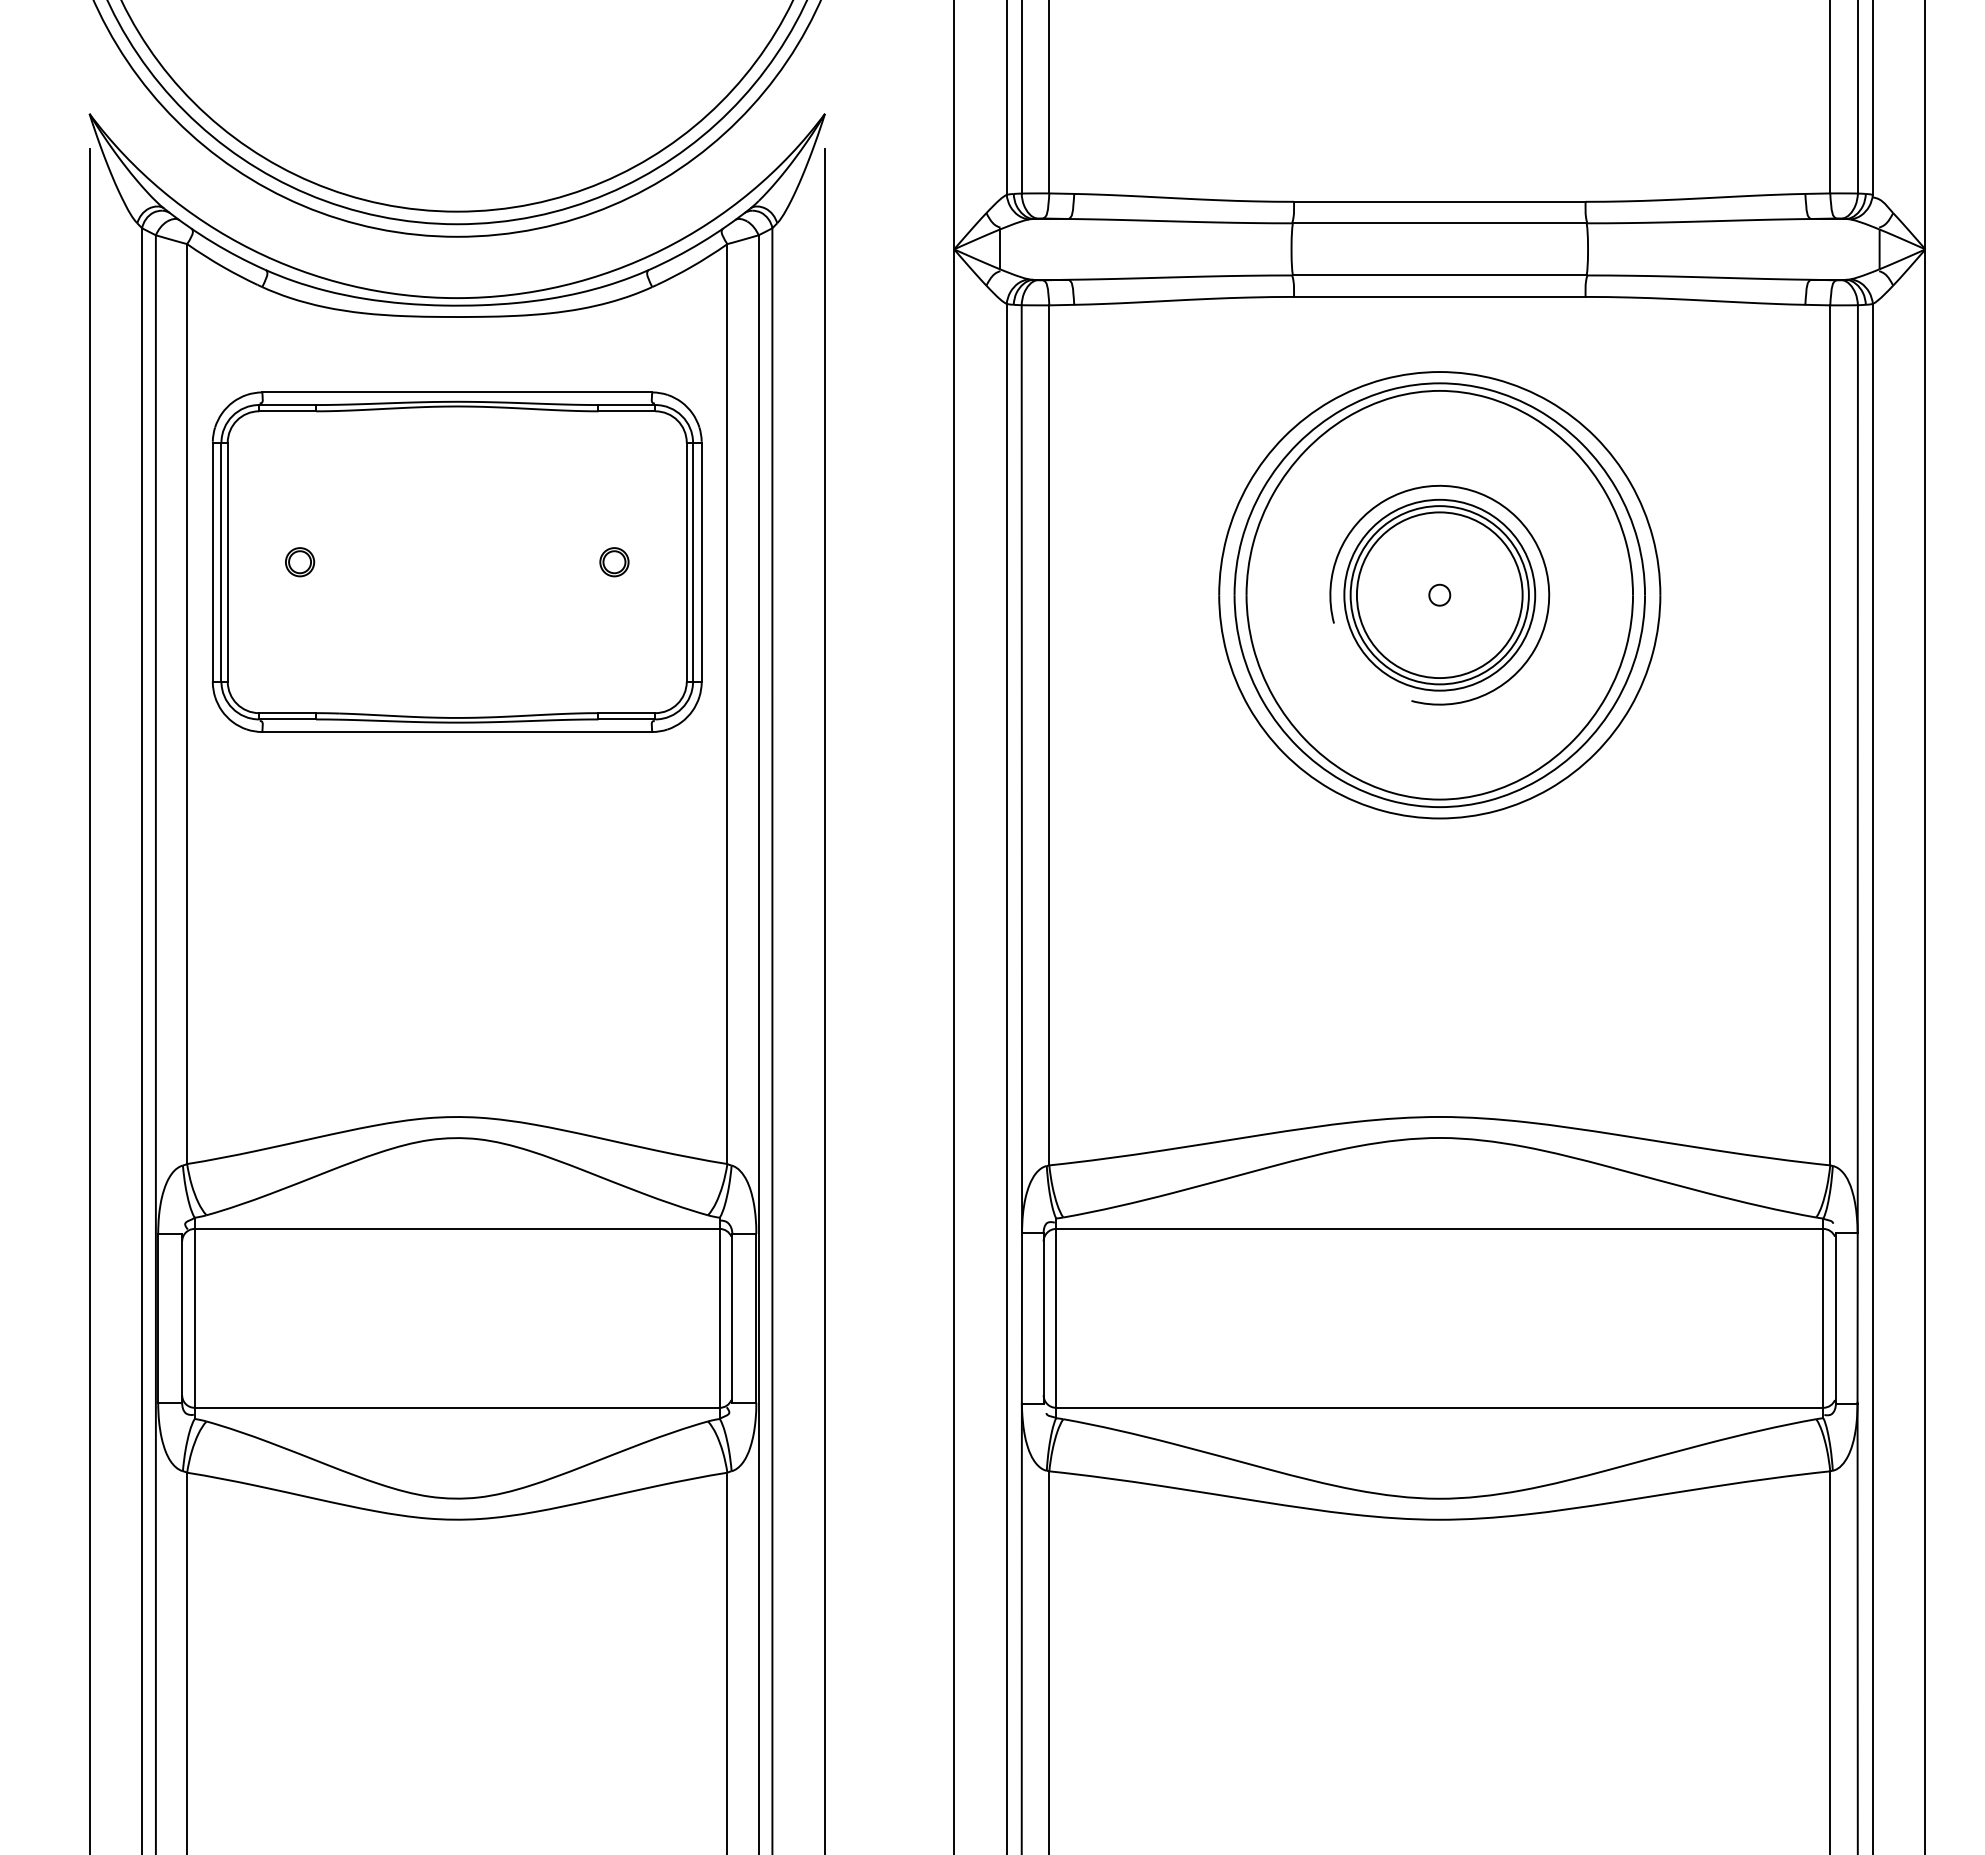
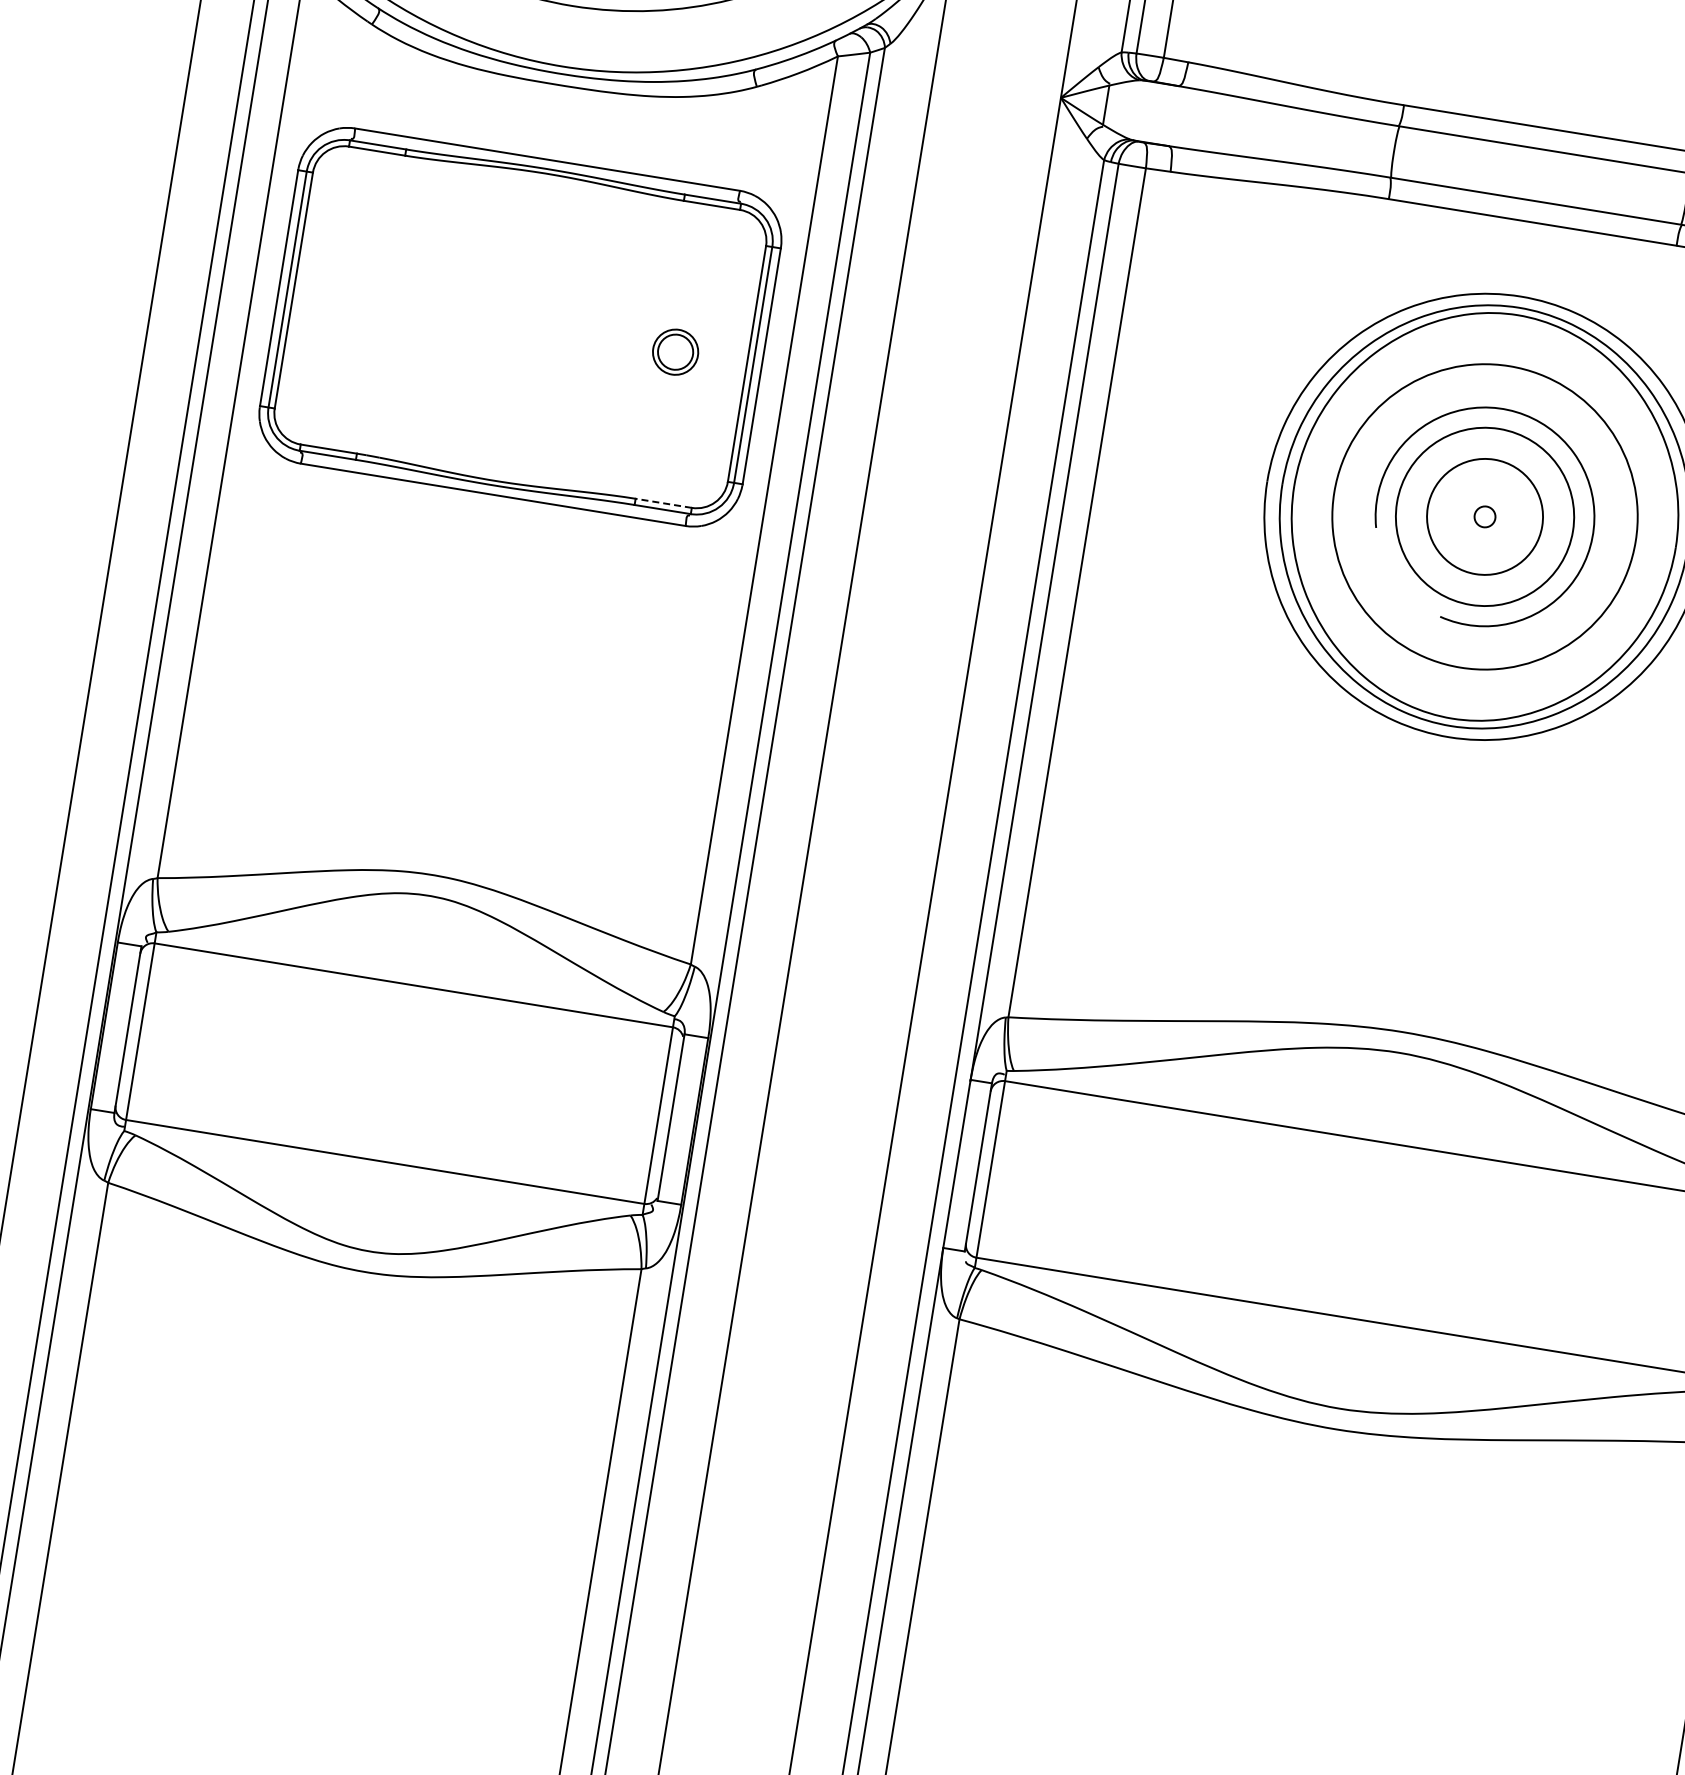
part: (300, 562) -> (365, 302), removed
part: (614, 562) -> (675, 352), size x1.6
circle: (1439, 594) -> (1484, 516), size x1.6
circle: (1439, 595) -> (1484, 517), size x0.7
line: (626, 713) -> (663, 503), solid -> dashed

